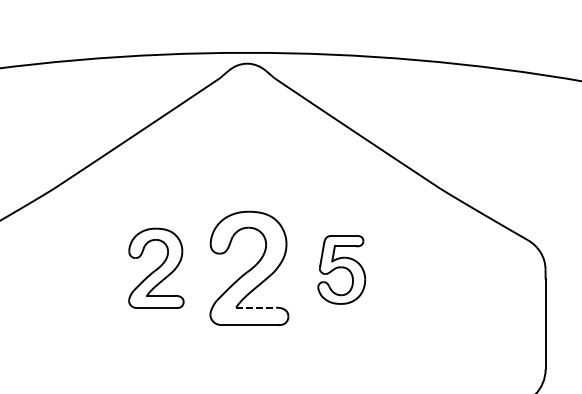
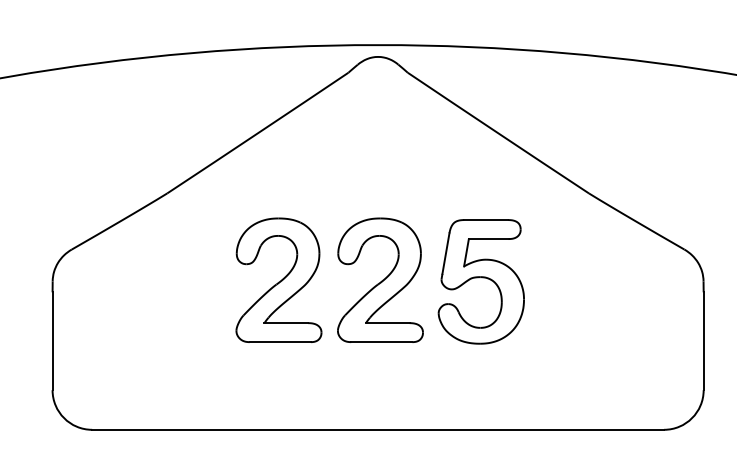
part: (155, 267) -> (278, 279), size x1.43
part: (341, 269) -> (480, 281), size x1.67
line: (255, 308) -> (387, 323), dashed -> solid

